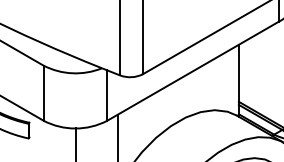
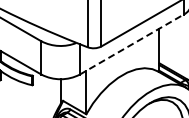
line: (192, 70) -> (131, 44), solid -> dashed

